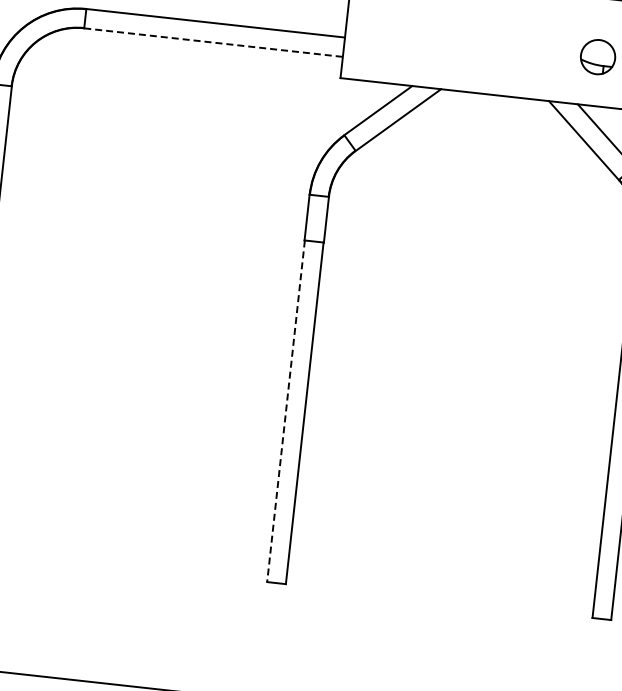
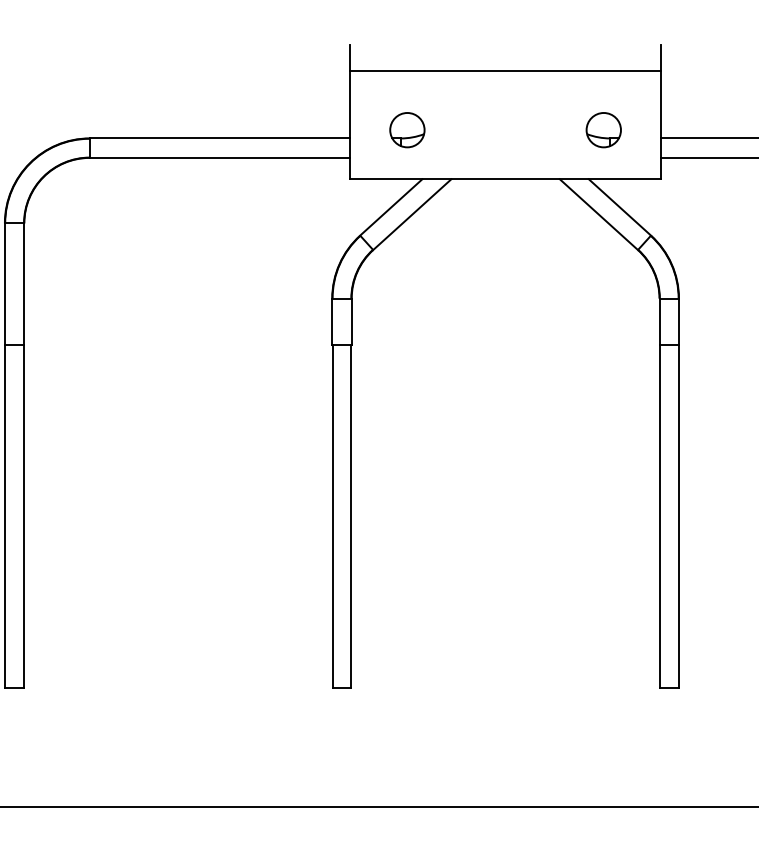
part: (402, 35) -> (407, 130), added
line: (214, 42) -> (220, 157), dashed -> solid
line: (286, 411) -> (332, 516), dashed -> solid

